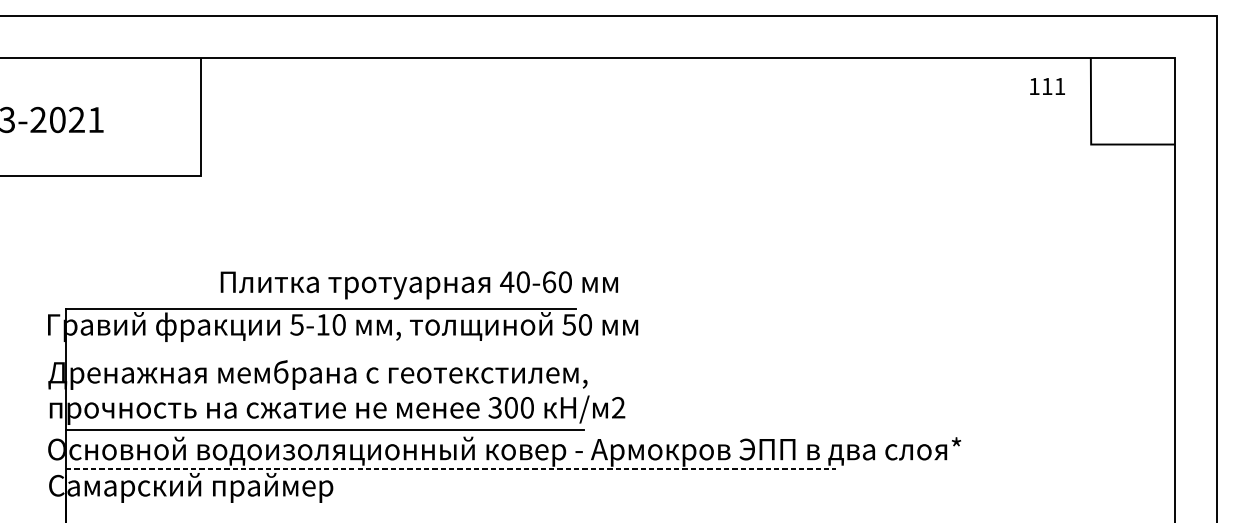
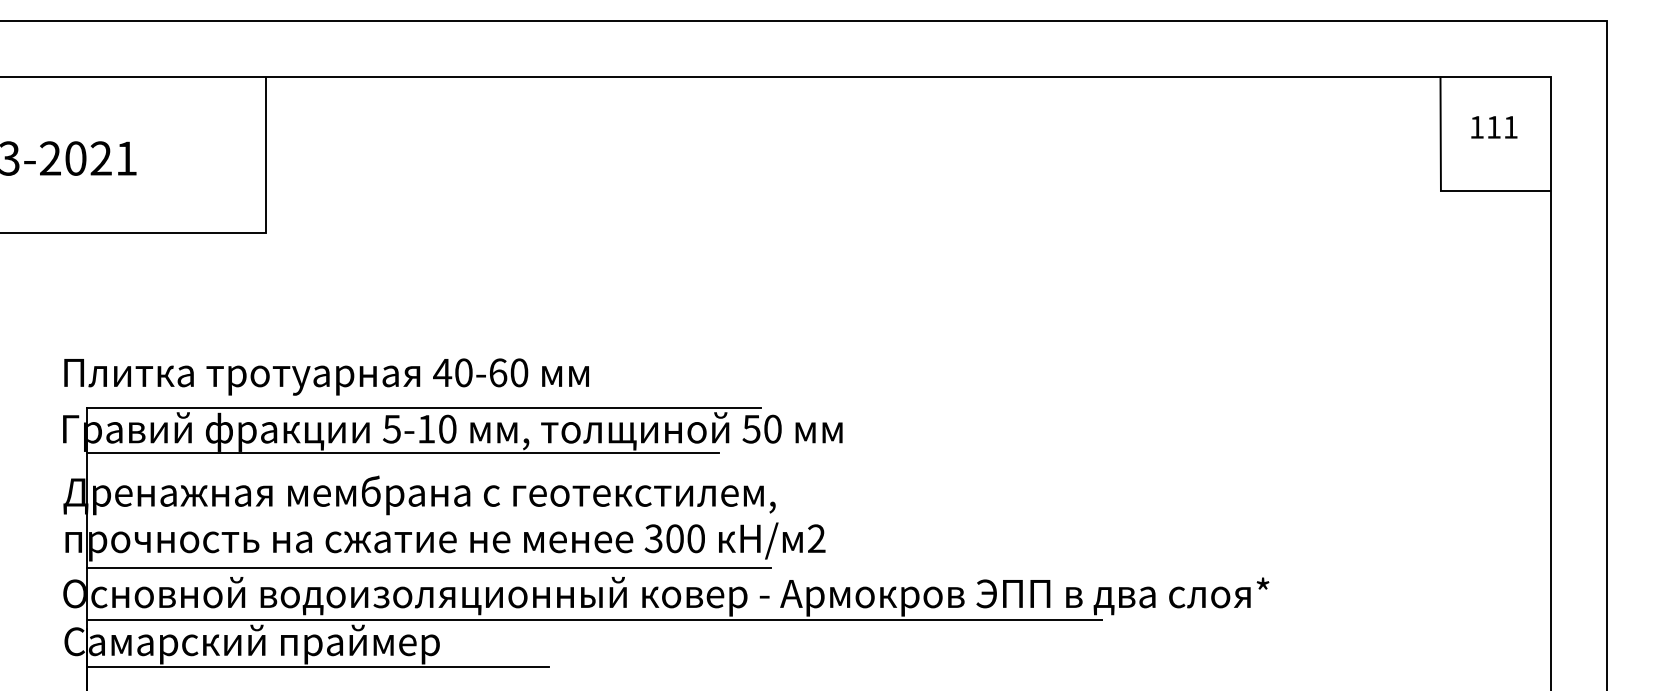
text: (1047, 86) -> (1494, 127), moved
text: (419, 284) -> (326, 376), moved
line: (304, 342) -> (402, 452), added
line: (451, 468) -> (595, 619), dashed -> solid
line: (240, 505) -> (317, 667), added

